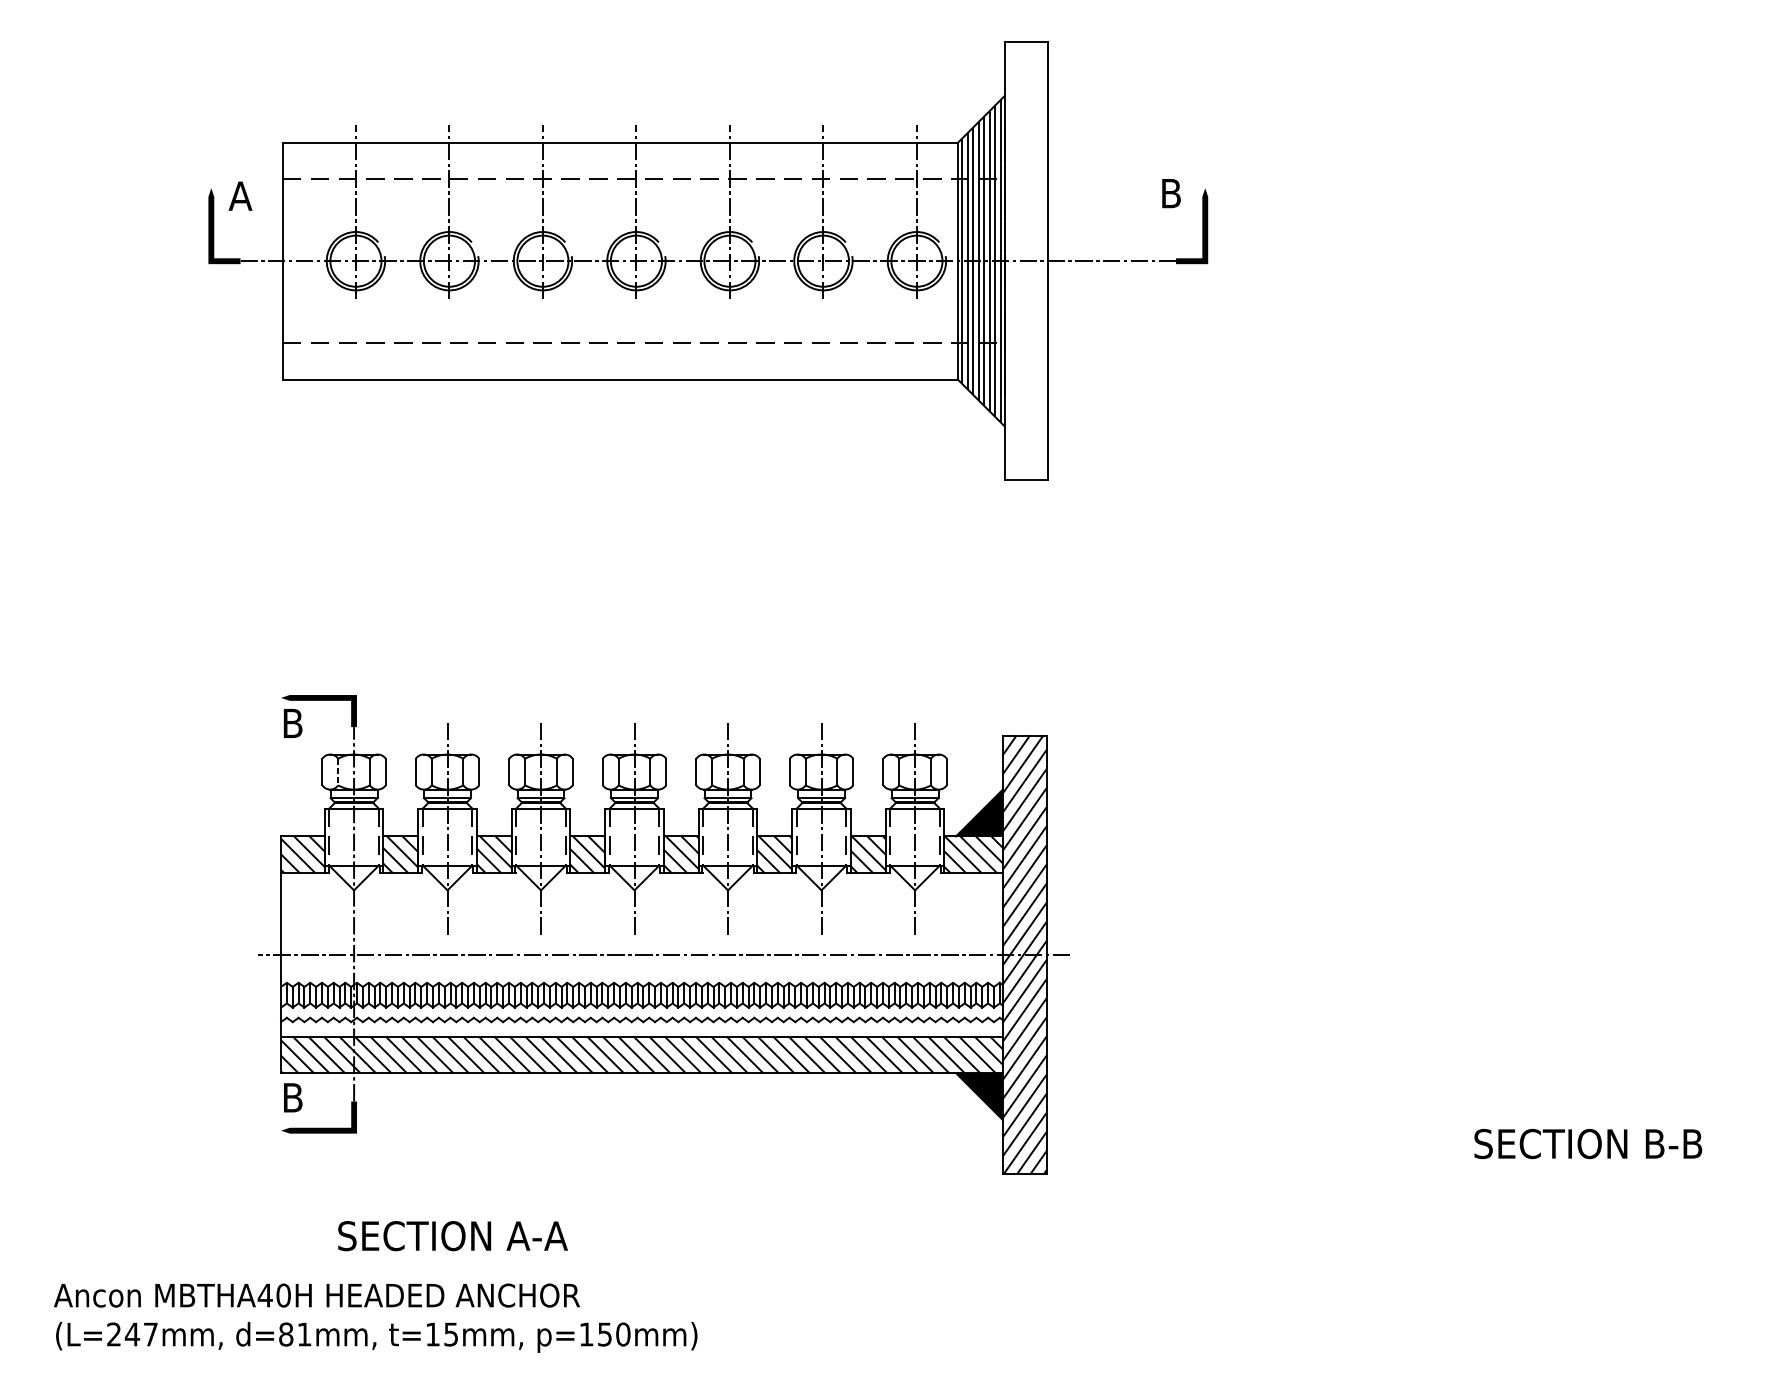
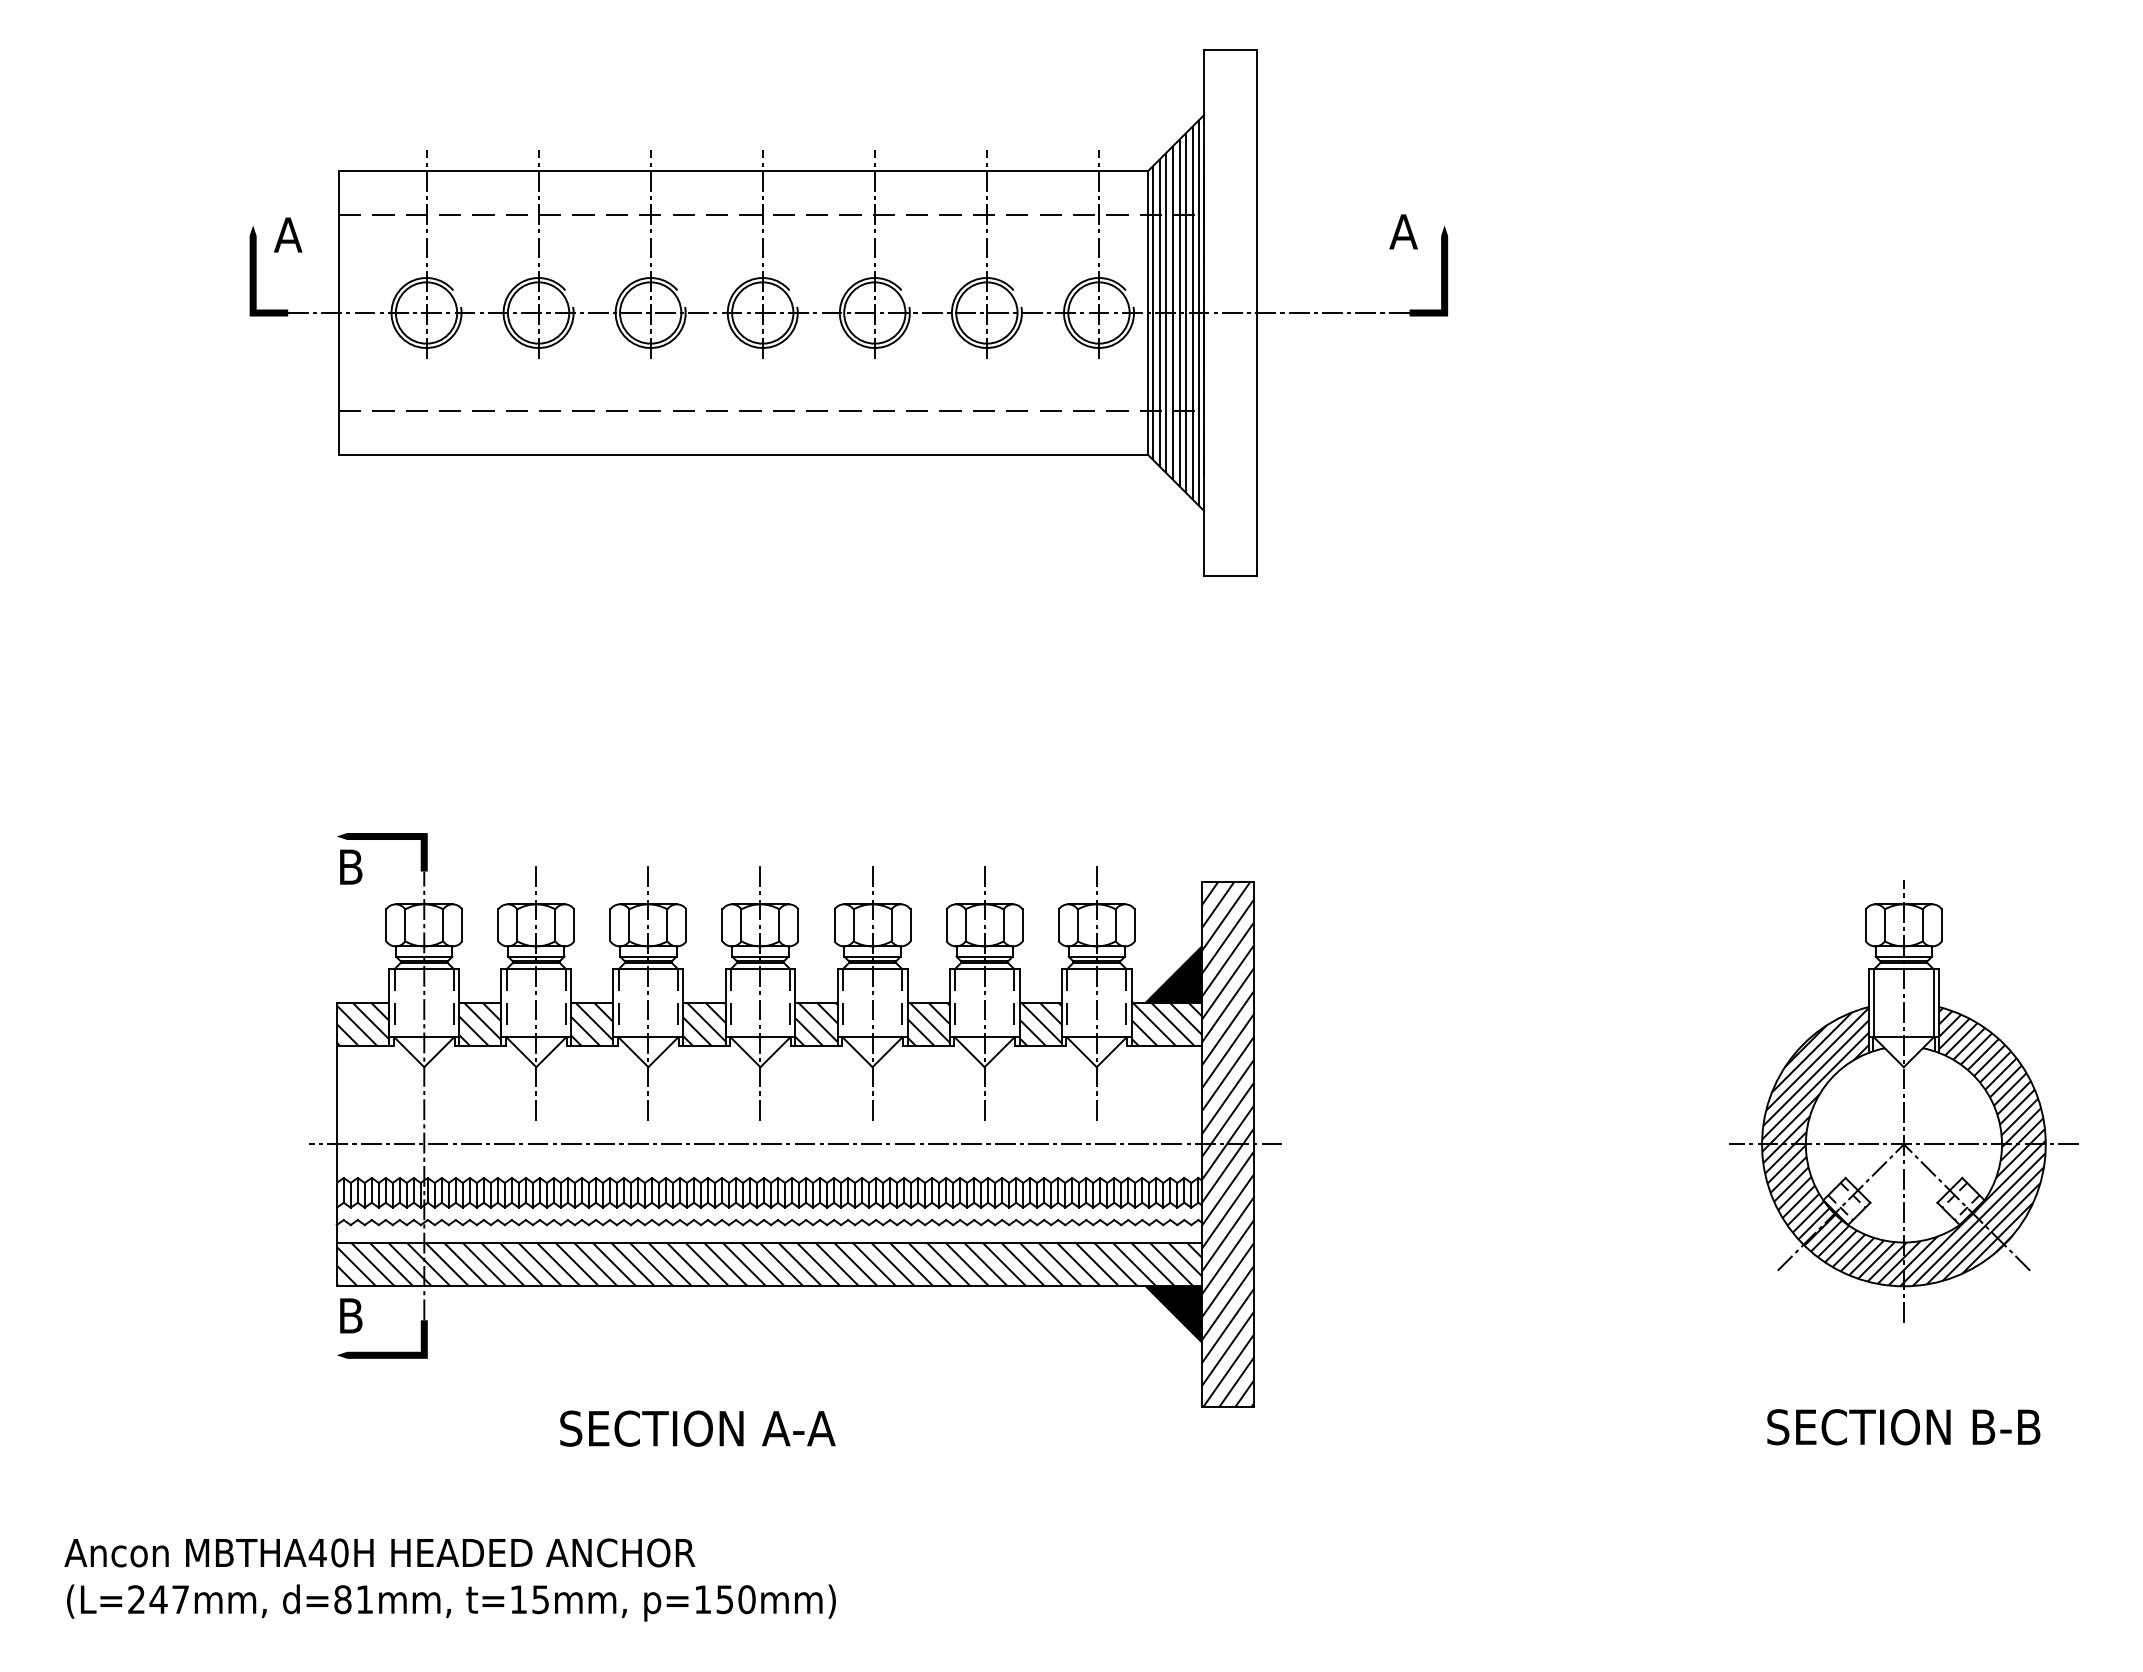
text: (1170, 193) -> (1403, 231), B -> A
line: (338, 772) -> (405, 925), dashed -> solid
part: (1588, 918) -> (1903, 1101), added
text: (1588, 1144) -> (1903, 1427), moved
text: (452, 1235) -> (697, 1428), moved

